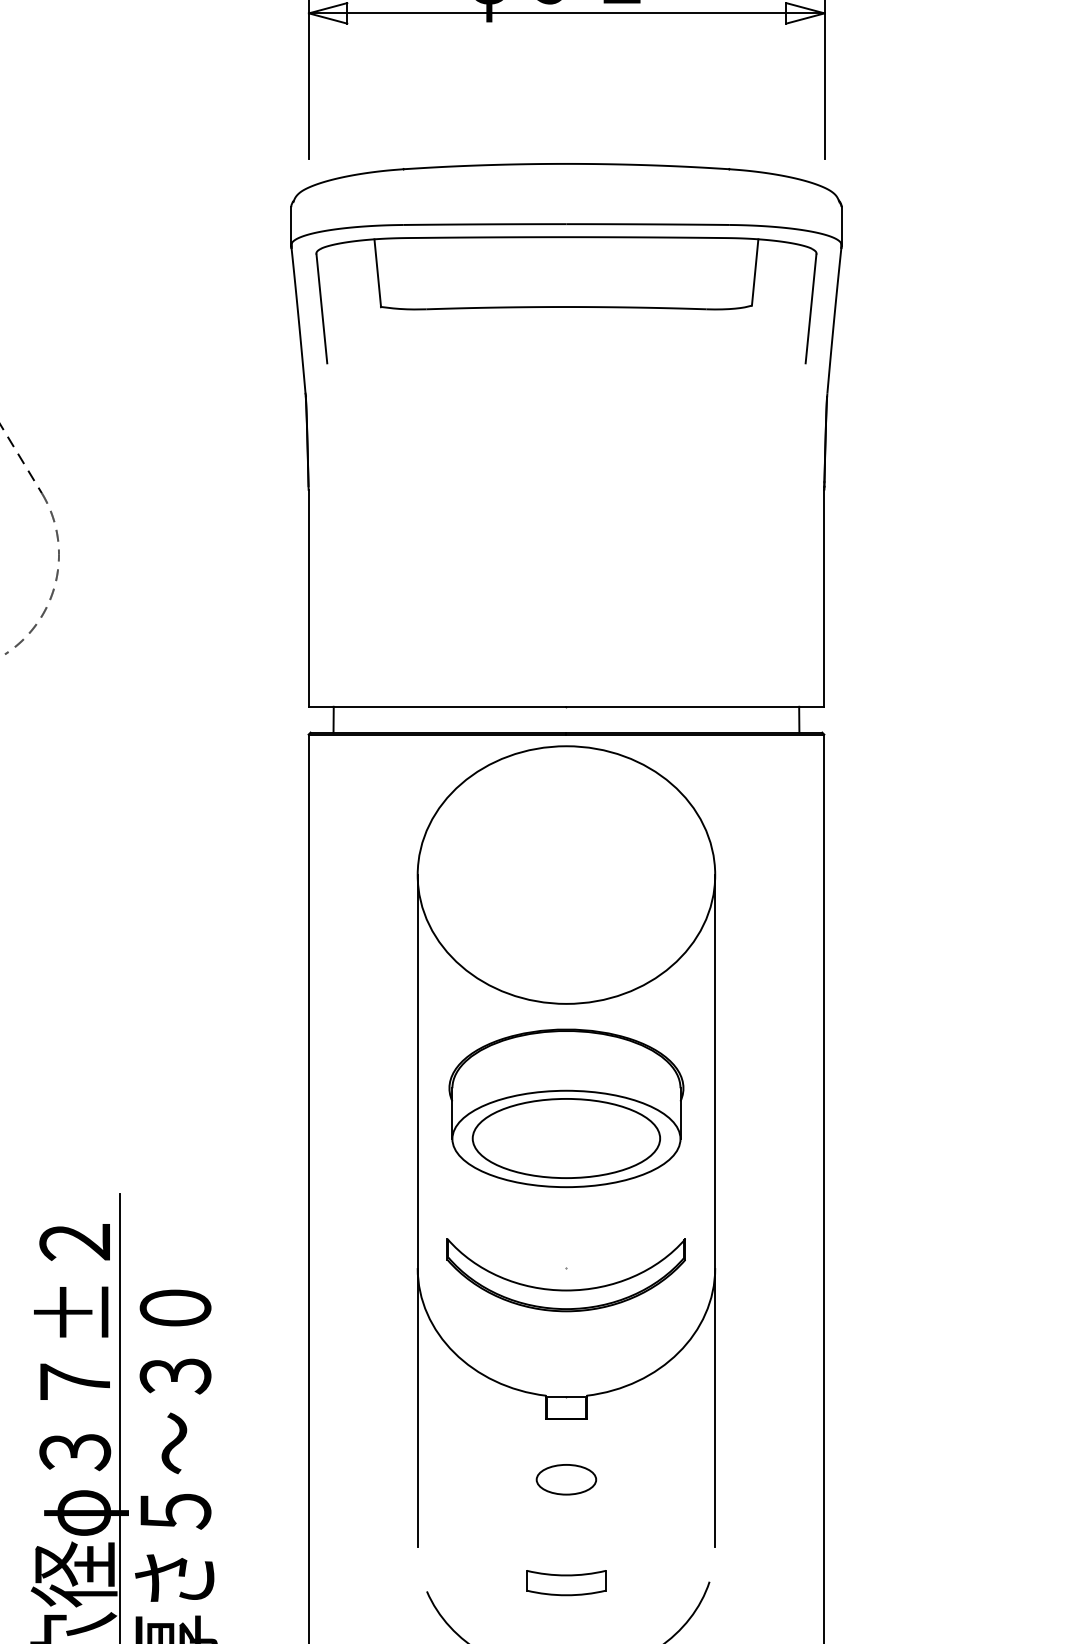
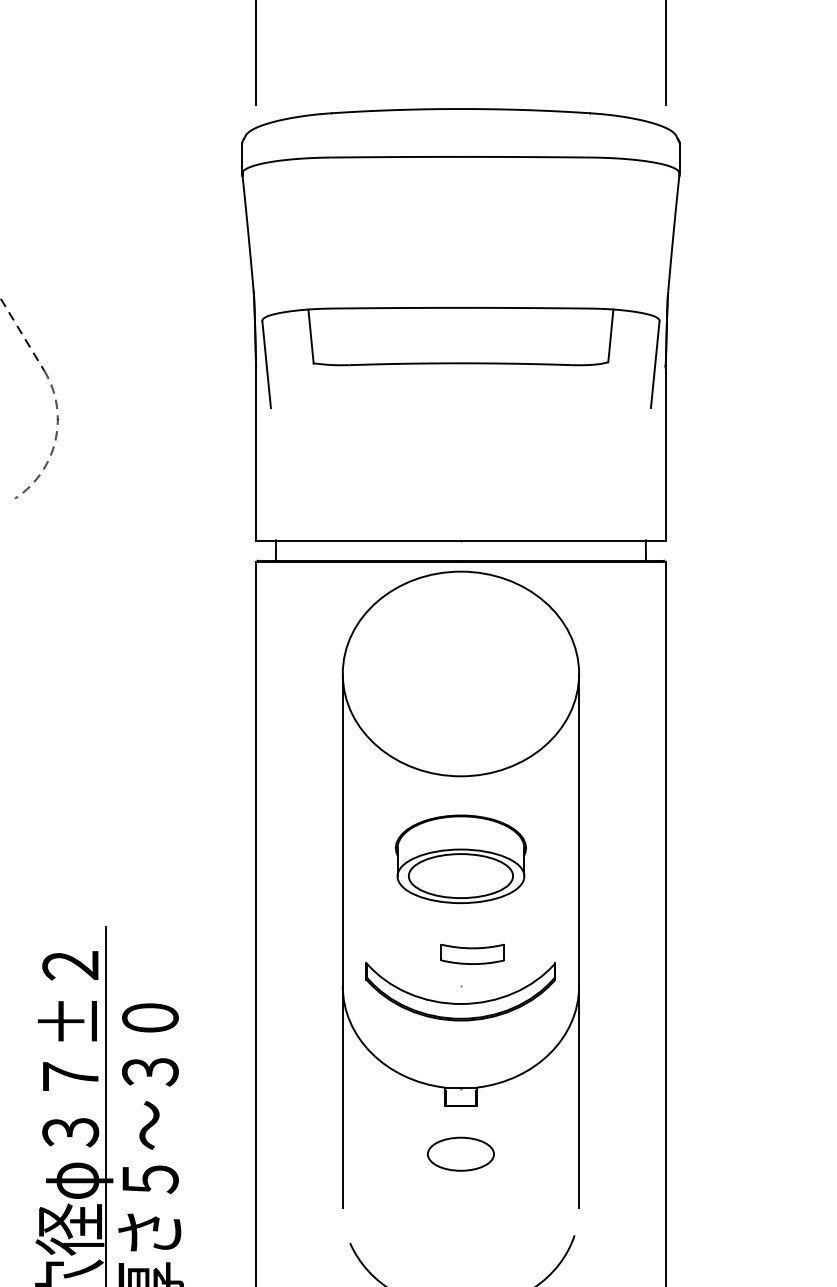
part: (566, 300) -> (460, 358), moved
part: (566, 1108) -> (460, 859), size x0.7
part: (566, 1479) -> (460, 1154), size x1.4
part: (566, 1583) -> (472, 954), moved

